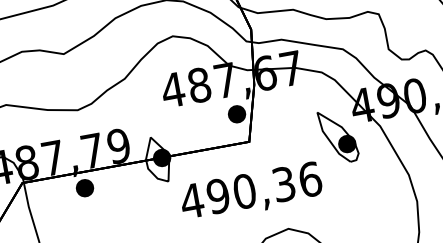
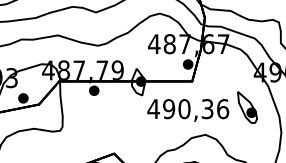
part: (338, 136) -> (247, 107), moved

